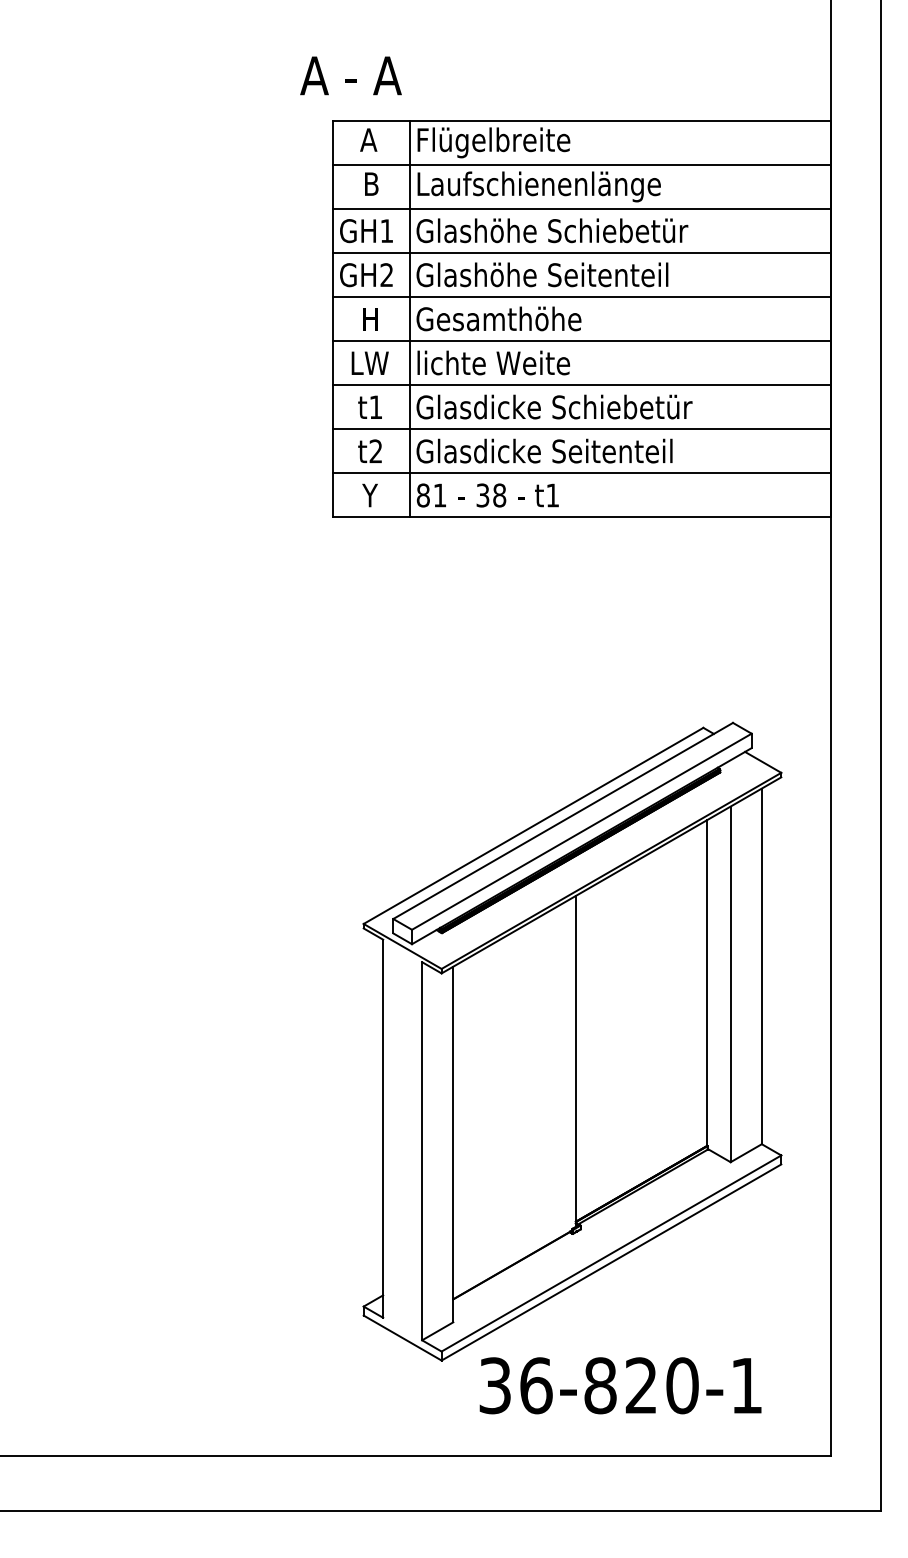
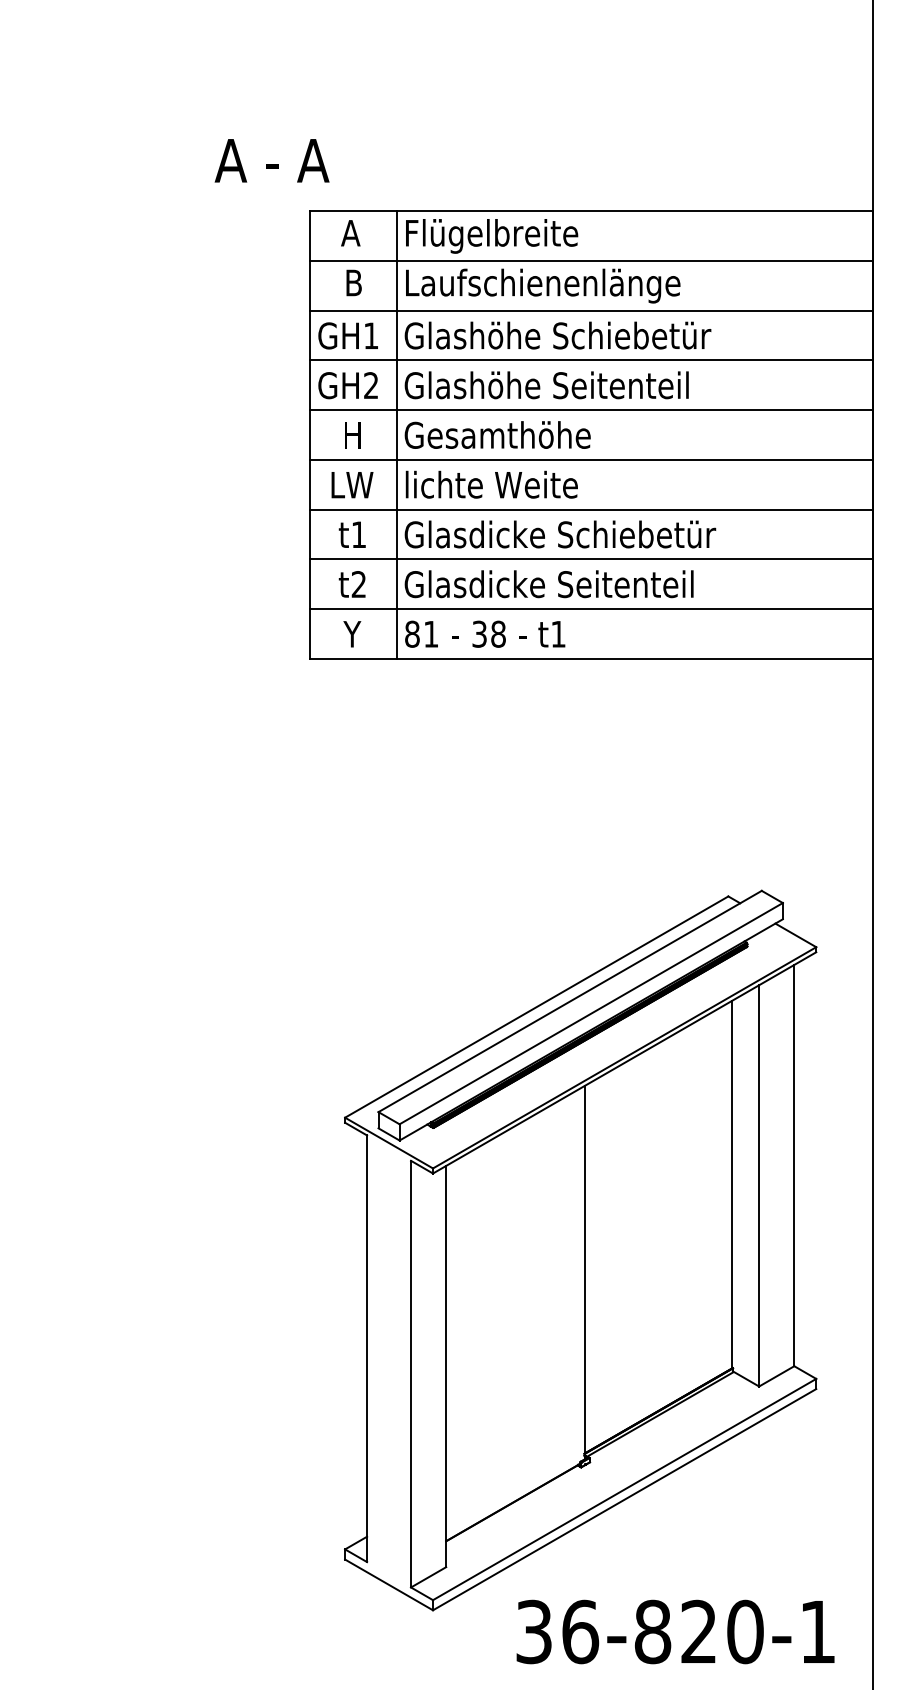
text: (350, 75) -> (271, 160), moved
text: (620, 1385) -> (675, 1631), moved

